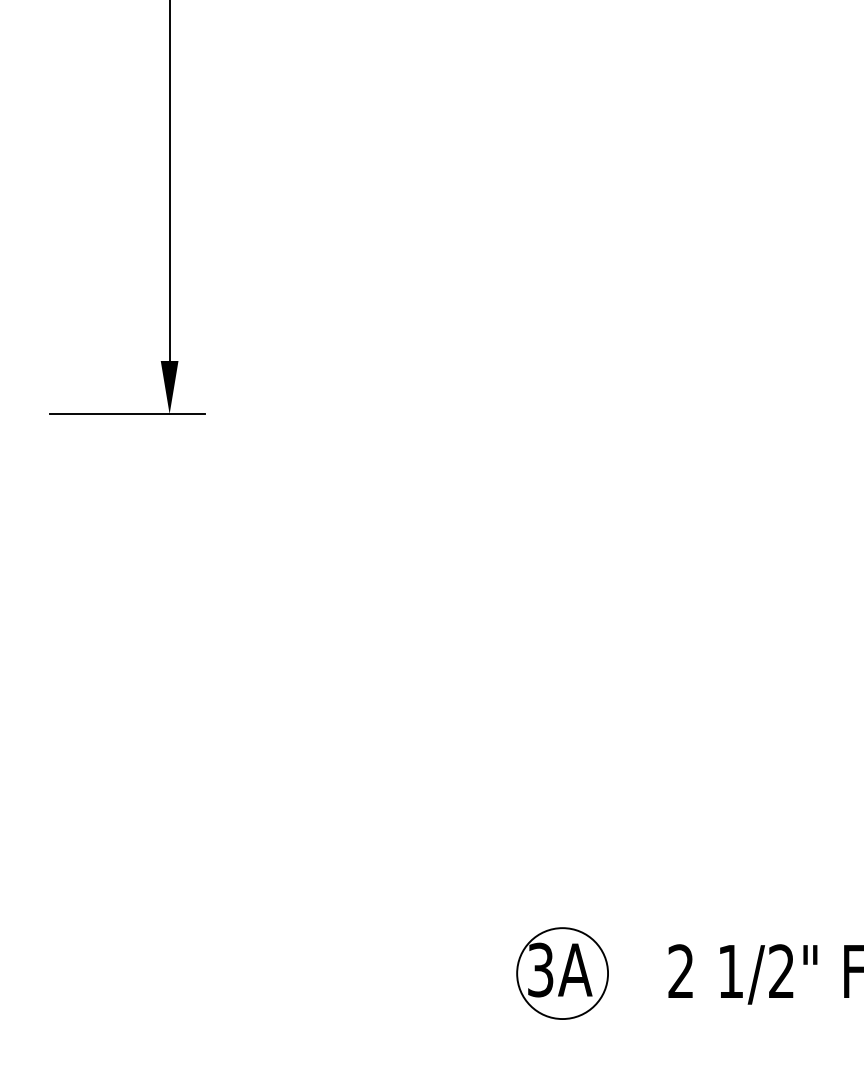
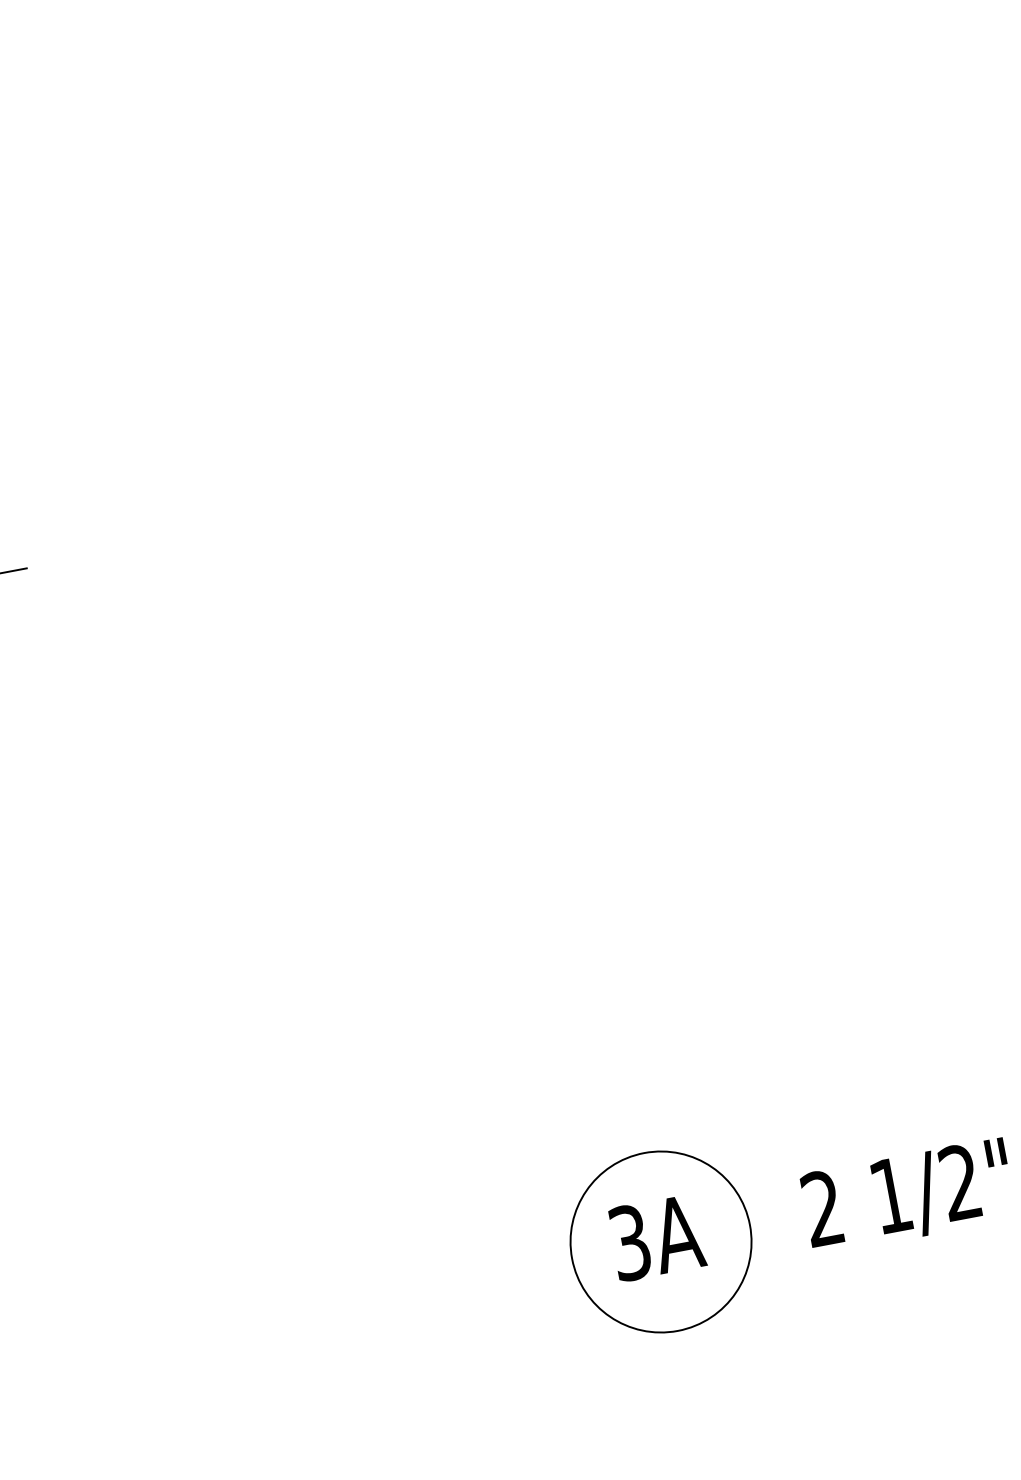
circle: (562, 973) -> (660, 1241), size x1.43

